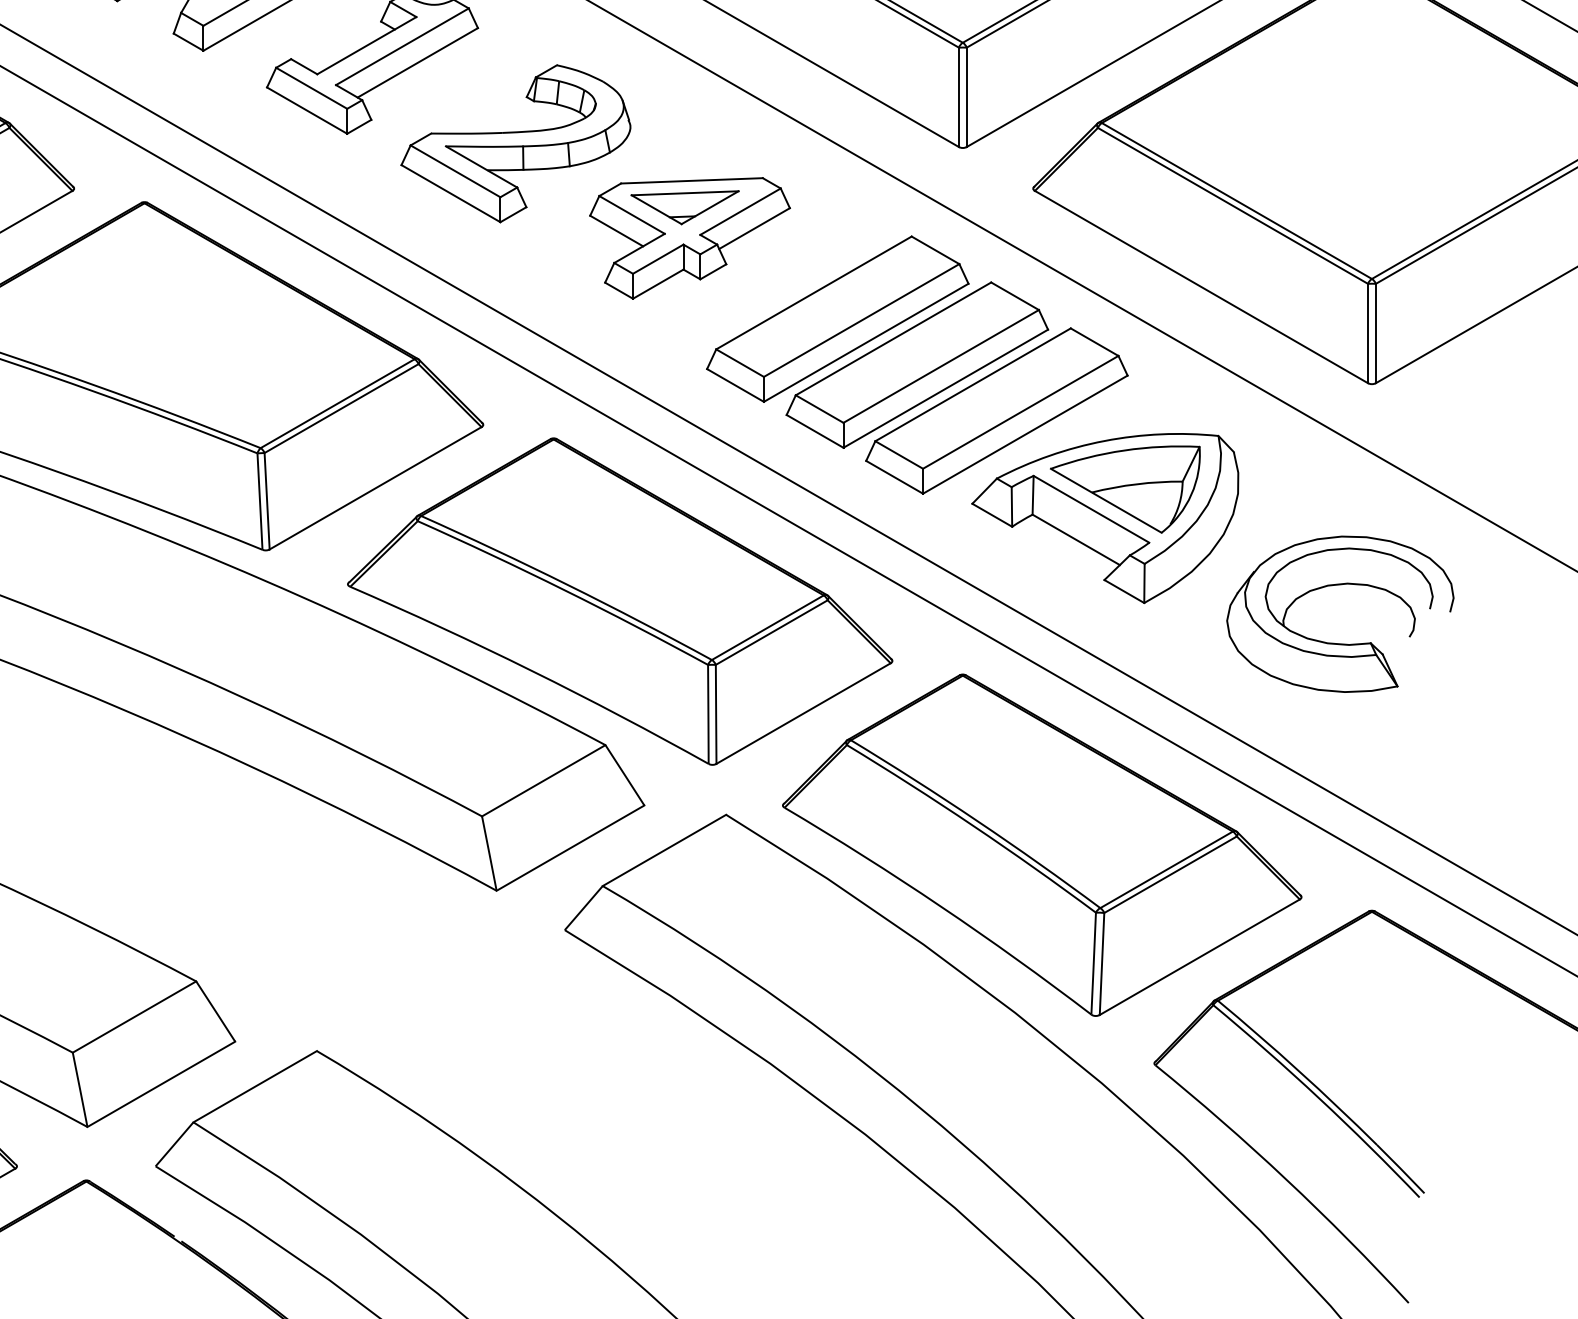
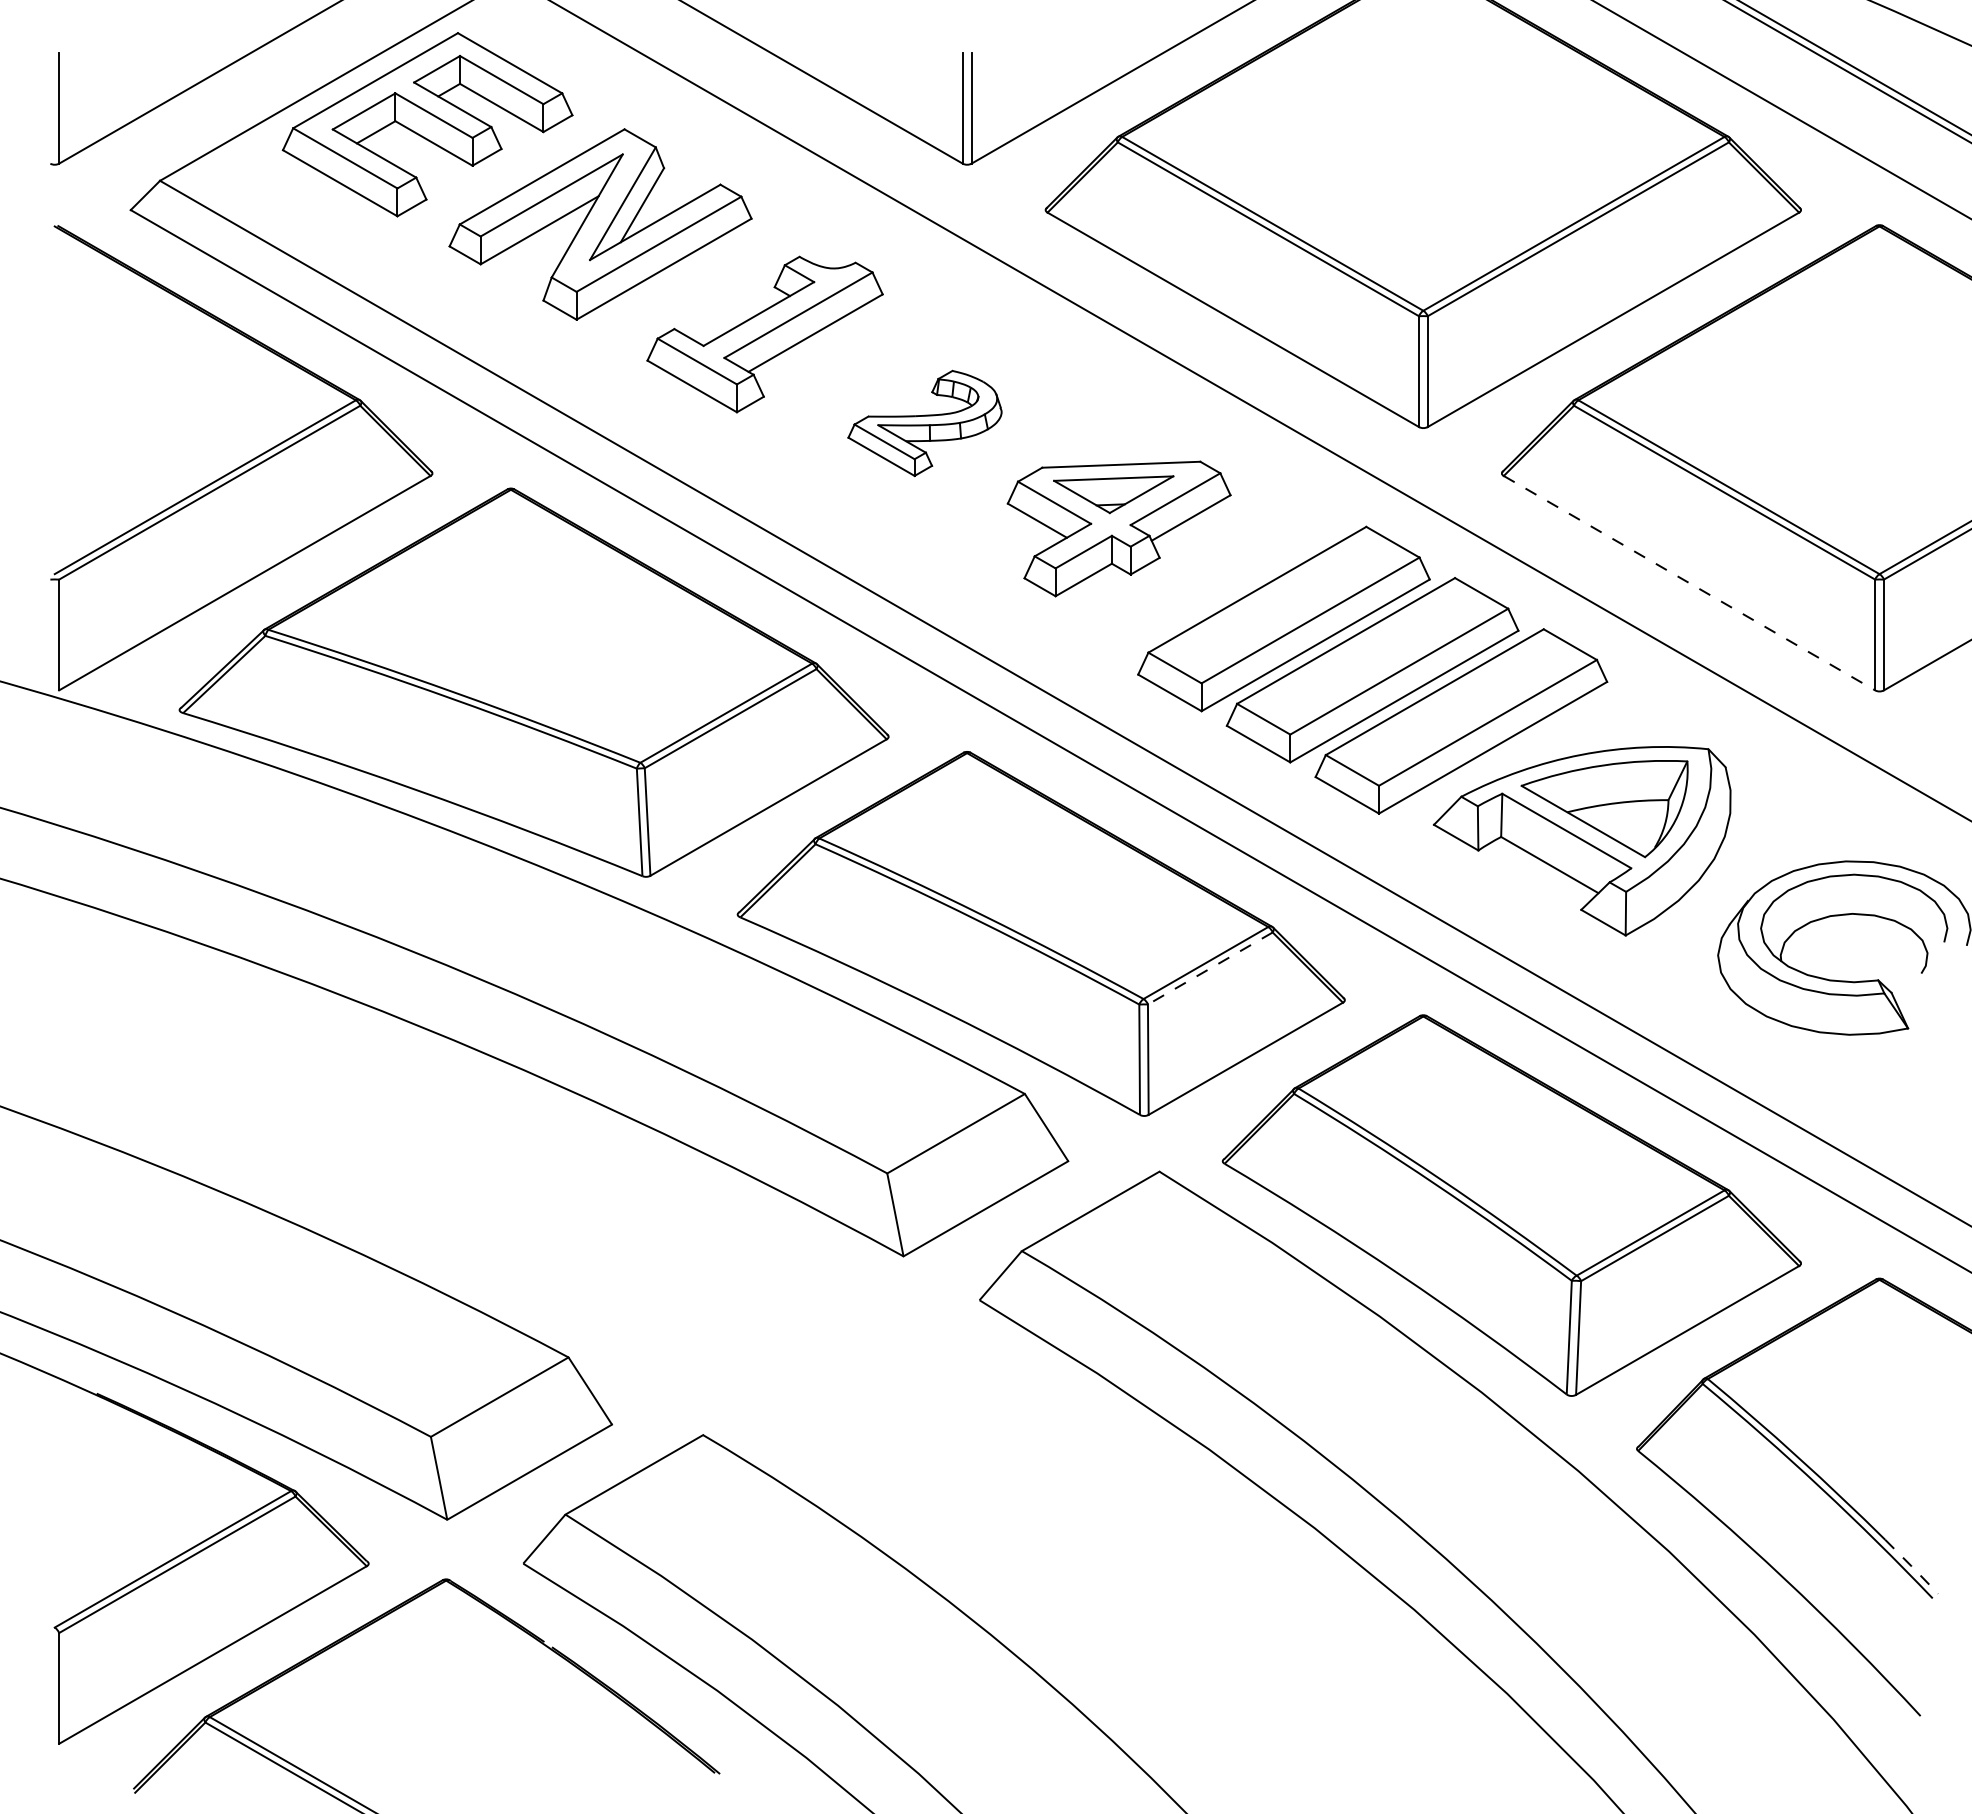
part: (515, 143) -> (924, 423), size x0.6
line: (1201, 287) -> (1689, 583), solid -> dashed
line: (771, 632) -> (1209, 968), solid -> dashed
line: (1400, 1168) -> (1911, 1566), solid -> dashed

